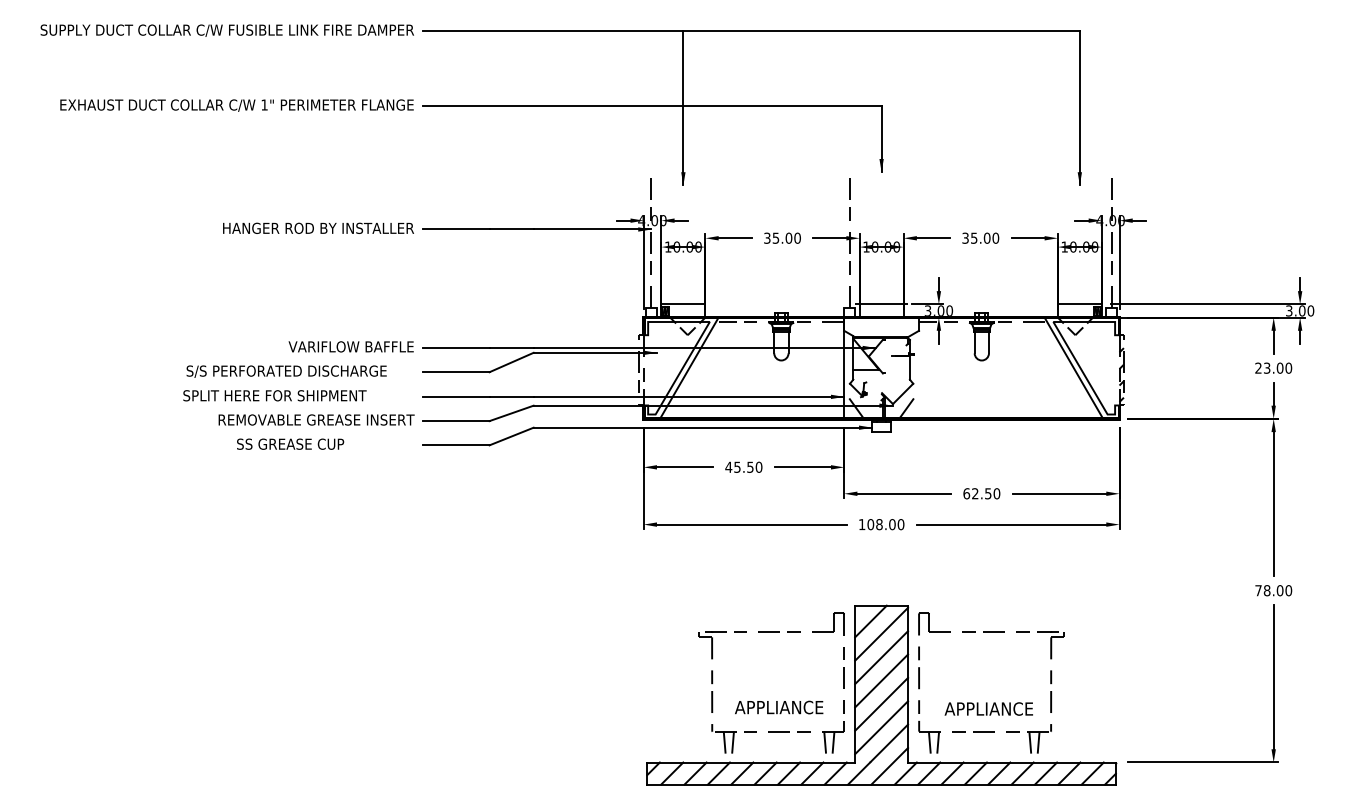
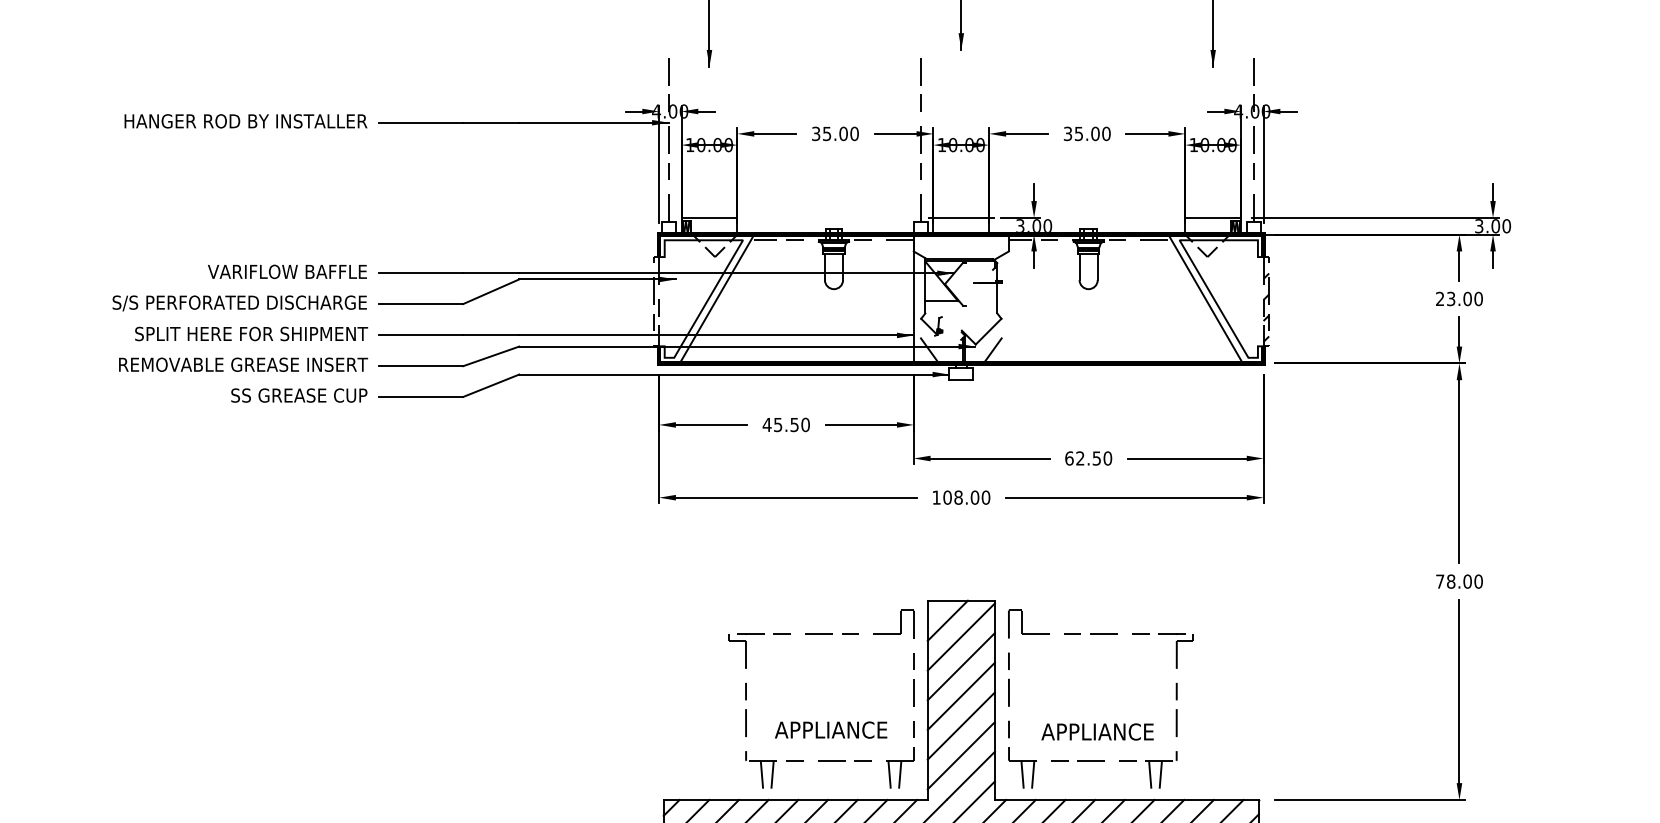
text: (286, 371) -> (239, 303), moved
text: (274, 395) -> (250, 333), moved
text: (290, 443) -> (299, 394), moved

